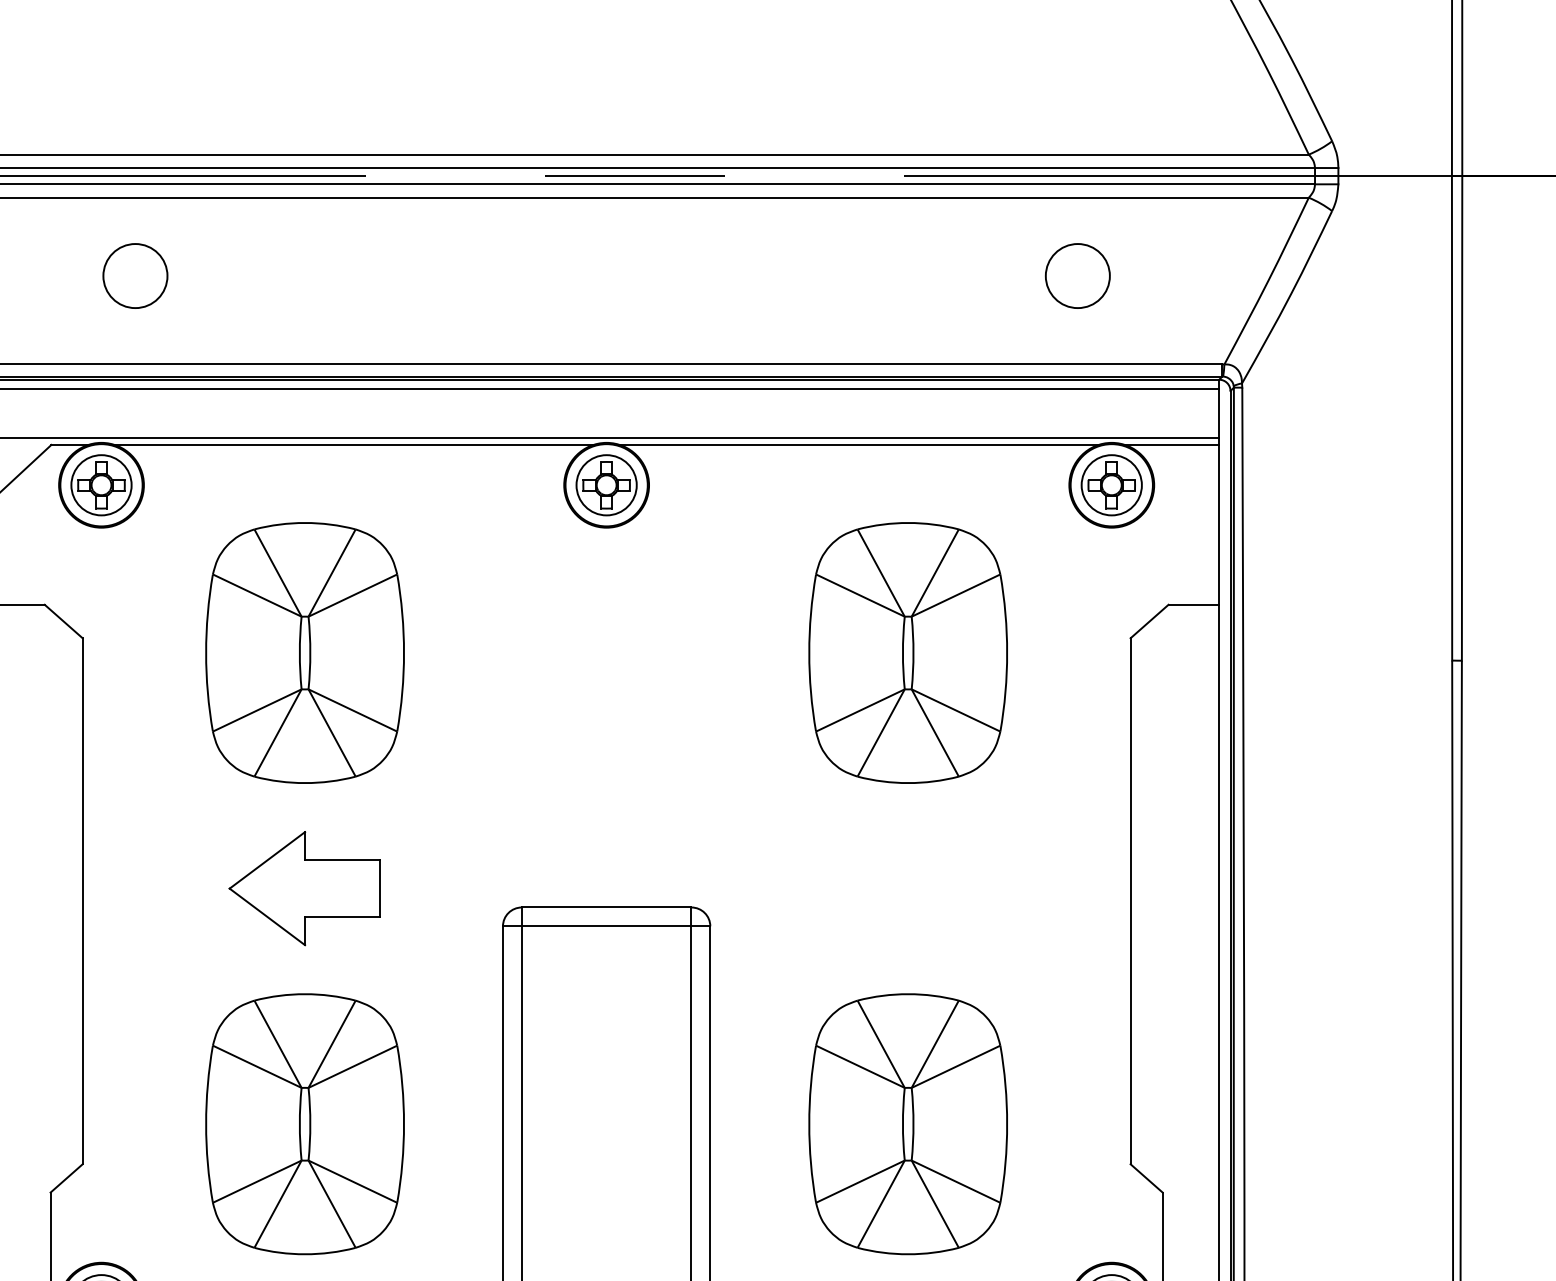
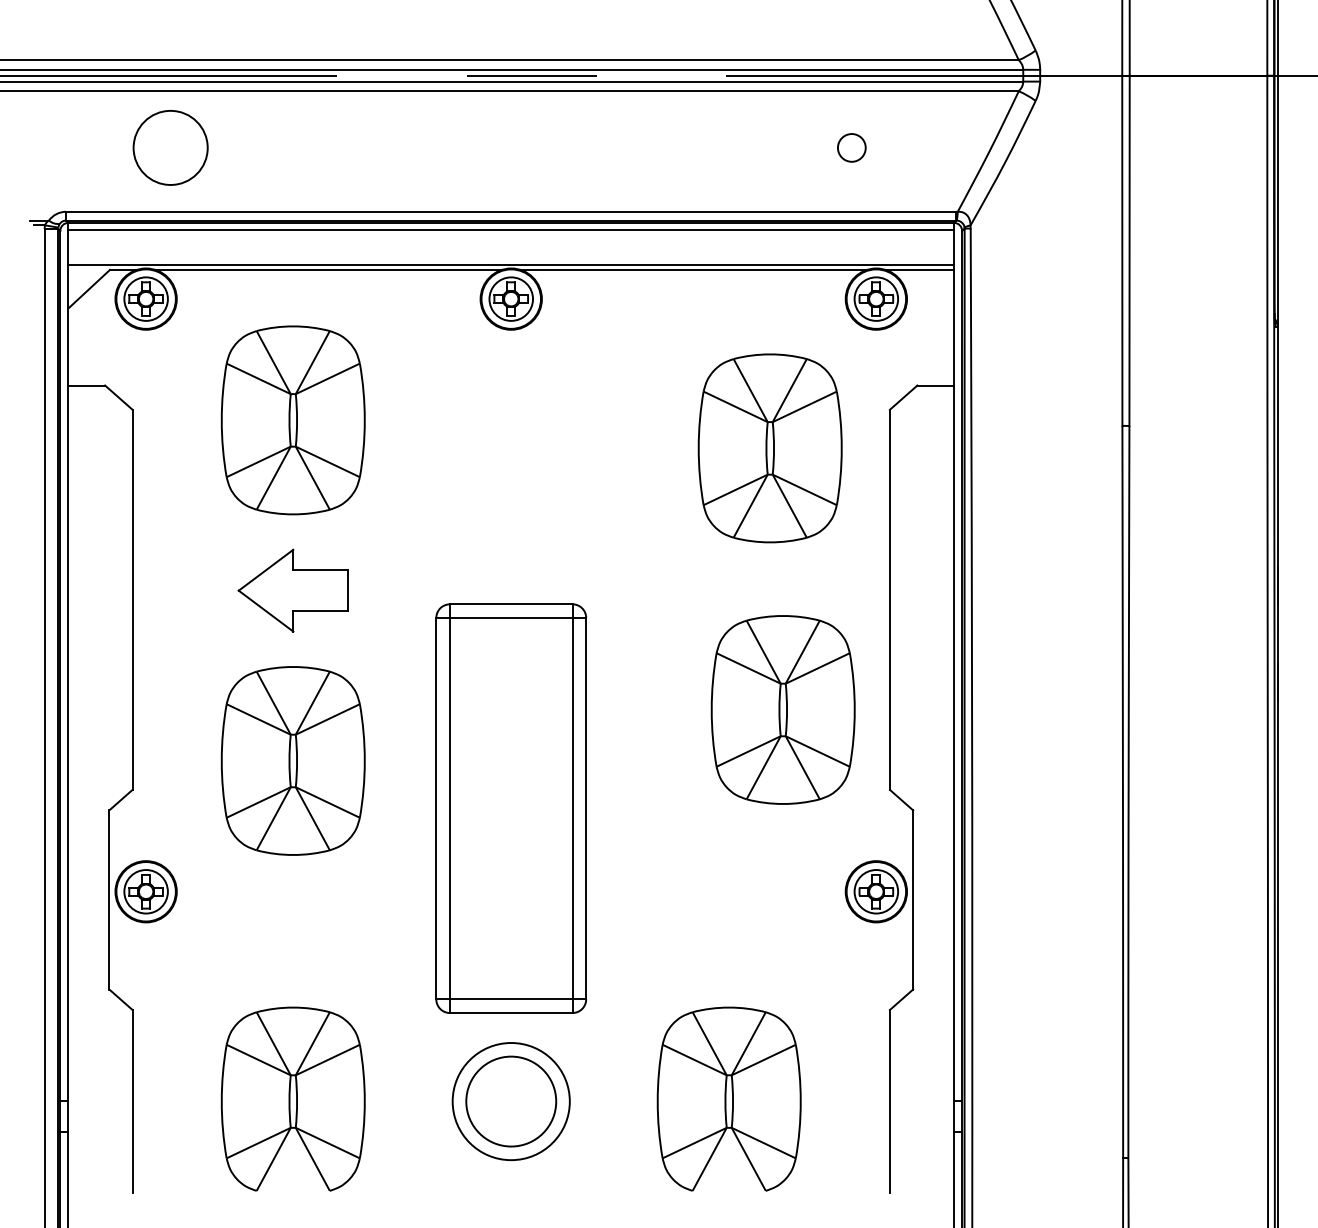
circle: (135, 275) -> (170, 147), size x1.6
circle: (1077, 275) -> (851, 147), size x0.6
part: (907, 653) -> (769, 448), moved
part: (907, 1123) -> (782, 709), moved

